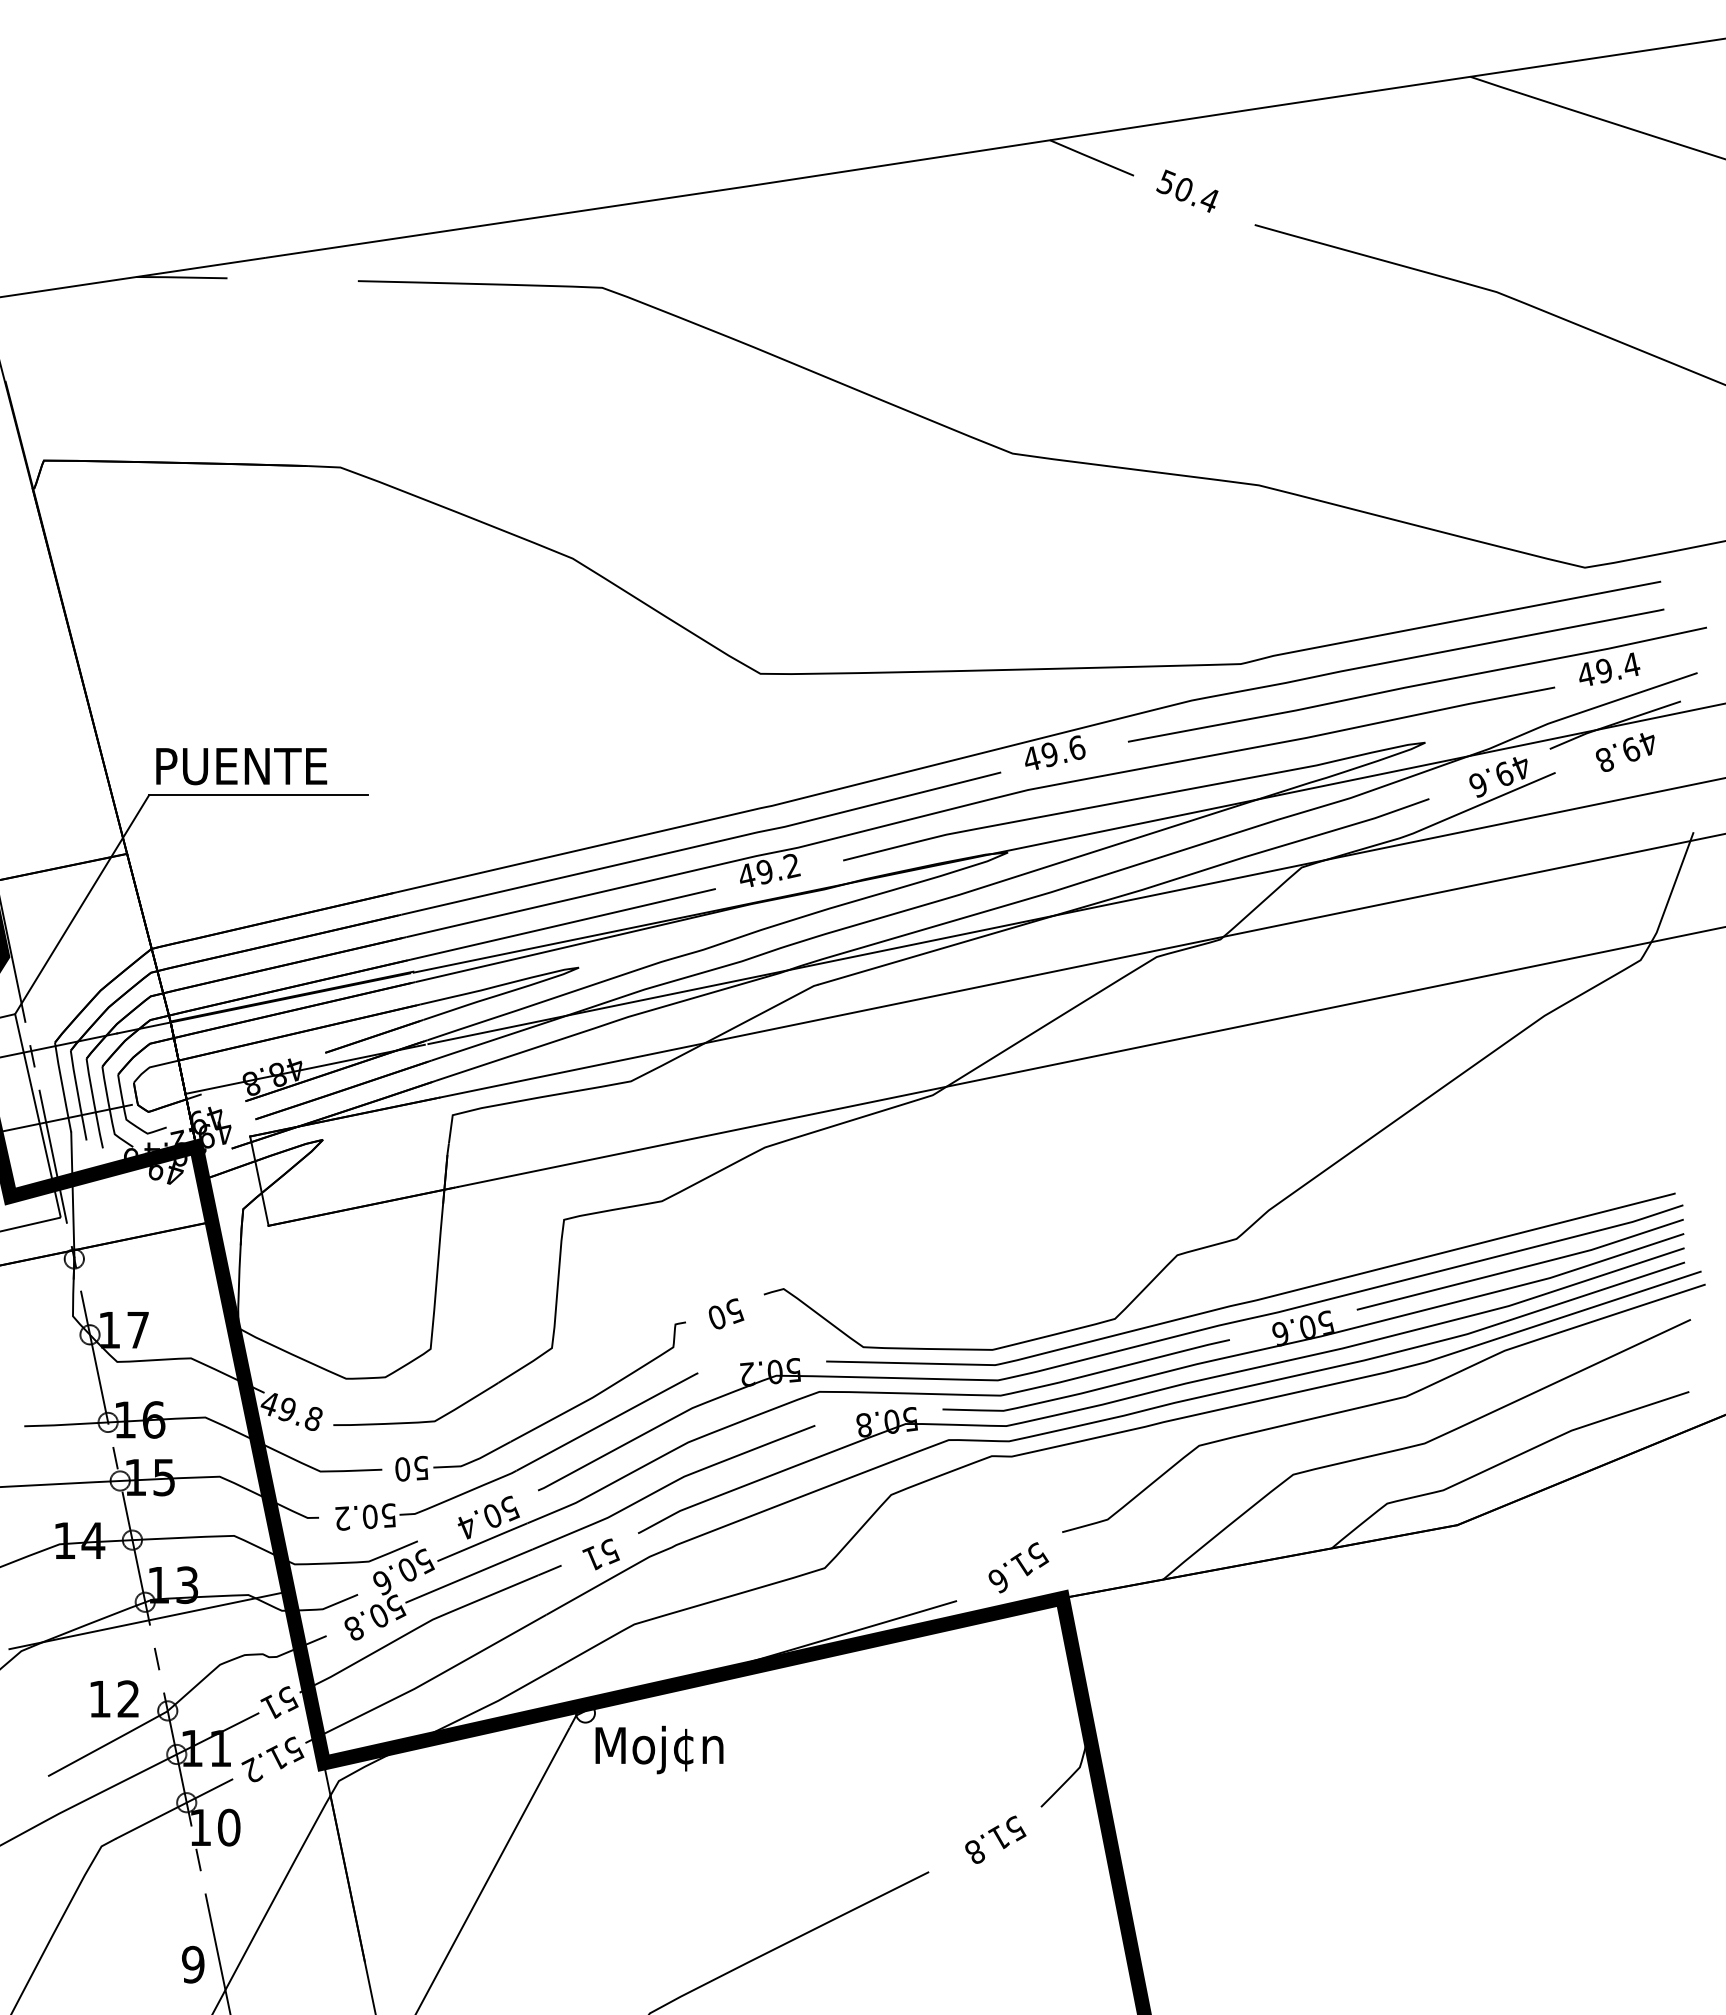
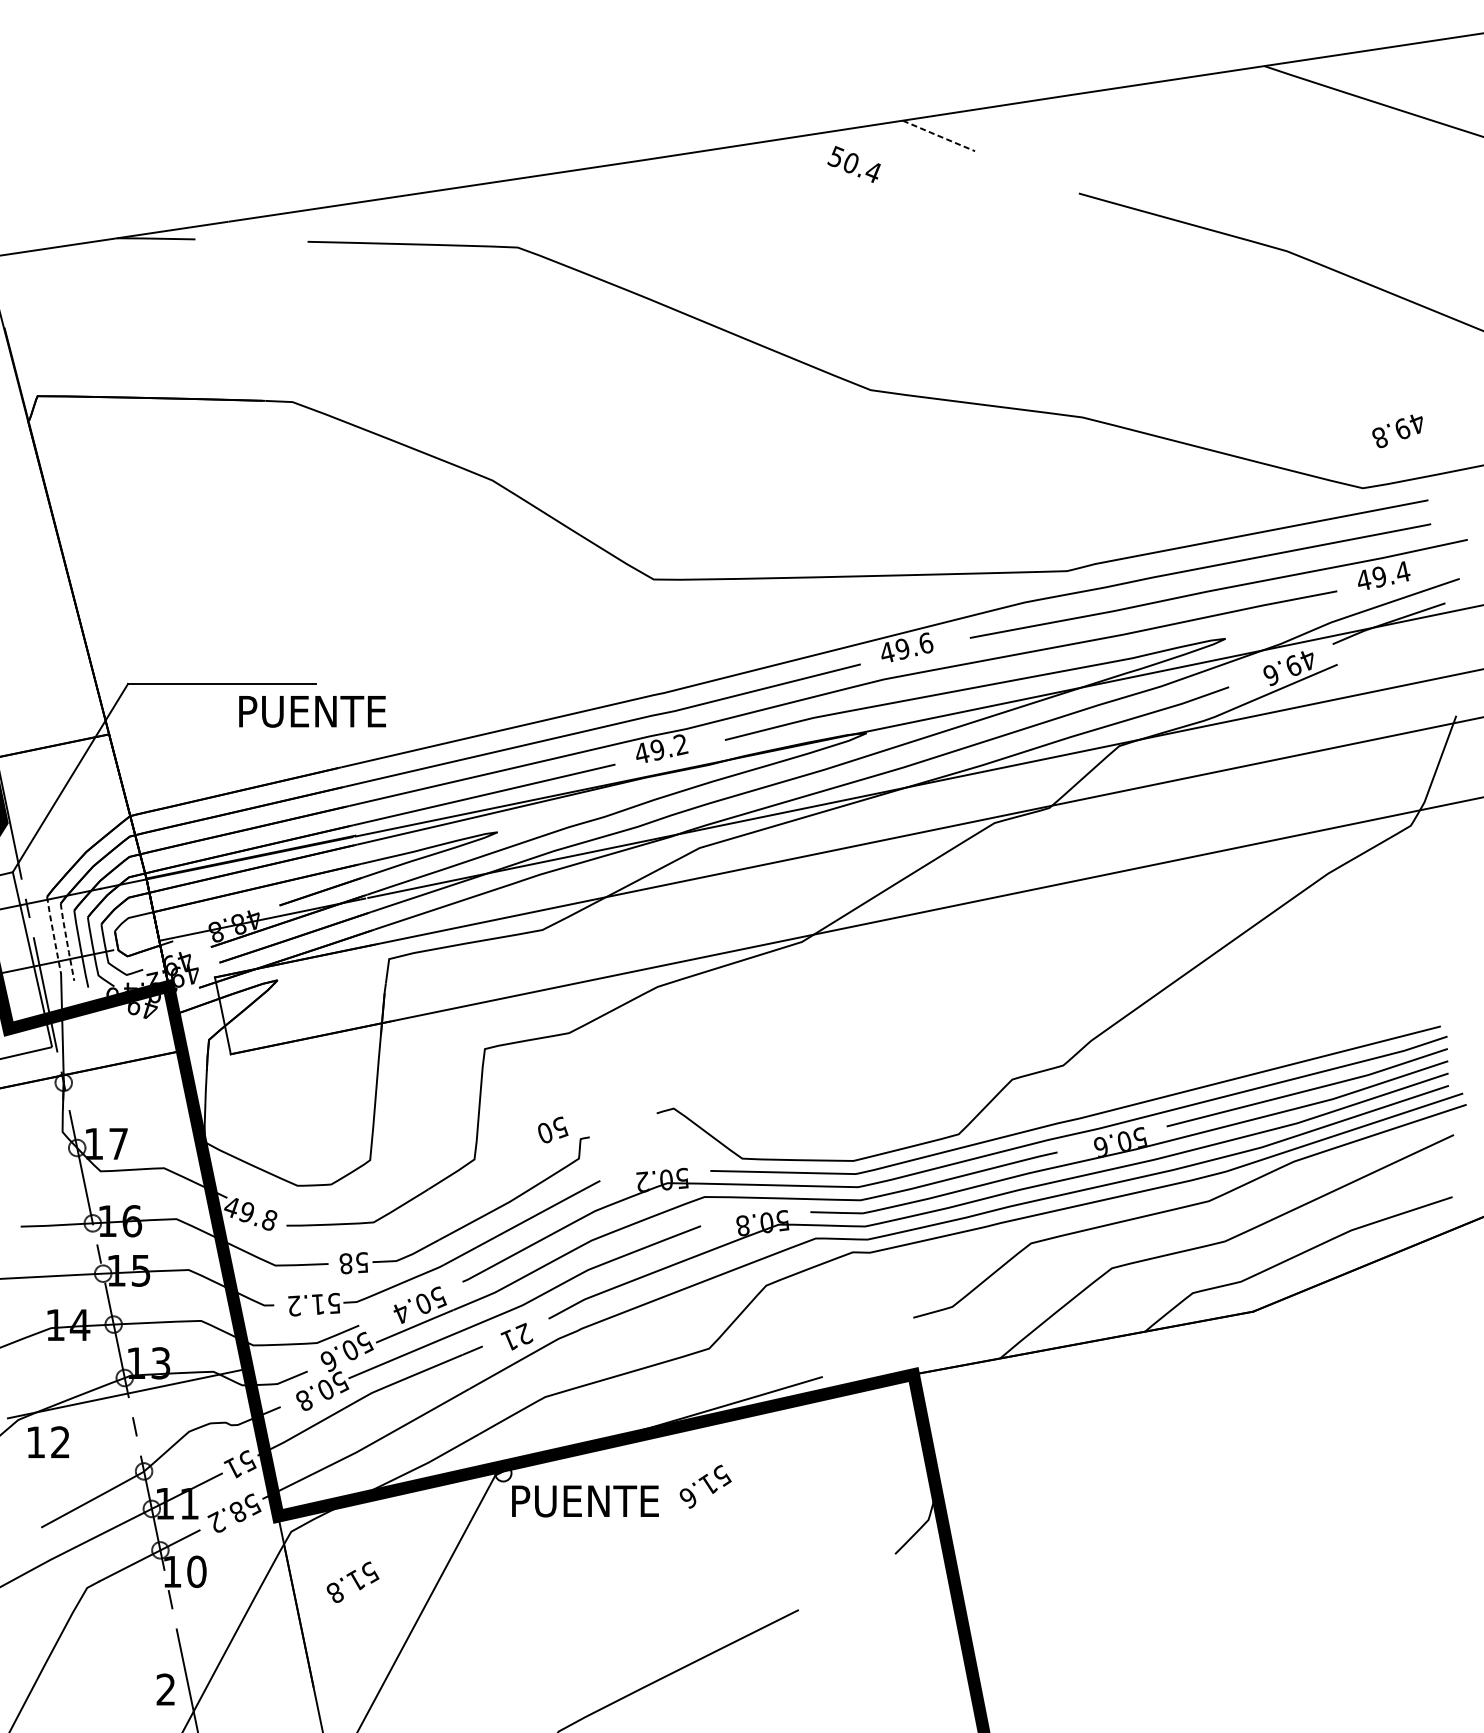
line: (1091, 158) -> (938, 136), solid -> dashed
text: (1187, 190) -> (854, 163), moved
text: (1625, 752) -> (1397, 431), moved
text: (241, 766) -> (312, 711), moved
line: (62, 1087) -> (53, 935), solid -> dashed
line: (78, 1095) -> (67, 942), solid -> dashed
text: (726, 1313) -> (553, 1129), moved
text: (402, 1469) -> (345, 1263), 50 -> 58
text: (370, 1516) -> (318, 1304), 50.2 -> 51.2
text: (609, 1551) -> (523, 1334), 51 -> 21
text: (1018, 1567) -> (705, 1486), moved
text: (114, 1698) -> (48, 1441), moved
text: (683, 1749) -> (587, 1504), Moj¢n -> PUENTE
text: (276, 1757) -> (237, 1511), 51.2 -> 58.2
text: (995, 1839) -> (352, 1582), moved
text: (193, 1964) -> (166, 1689), 9 -> 2

